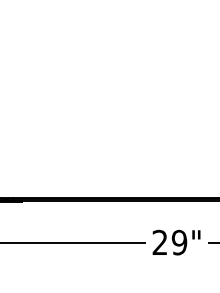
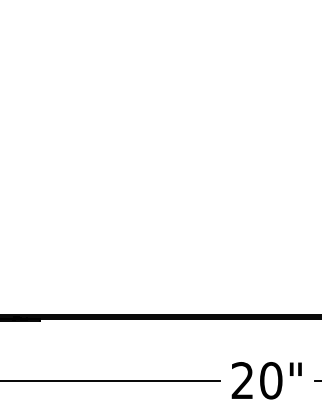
text: (179, 242) -> (271, 380), 29" -> 20"

